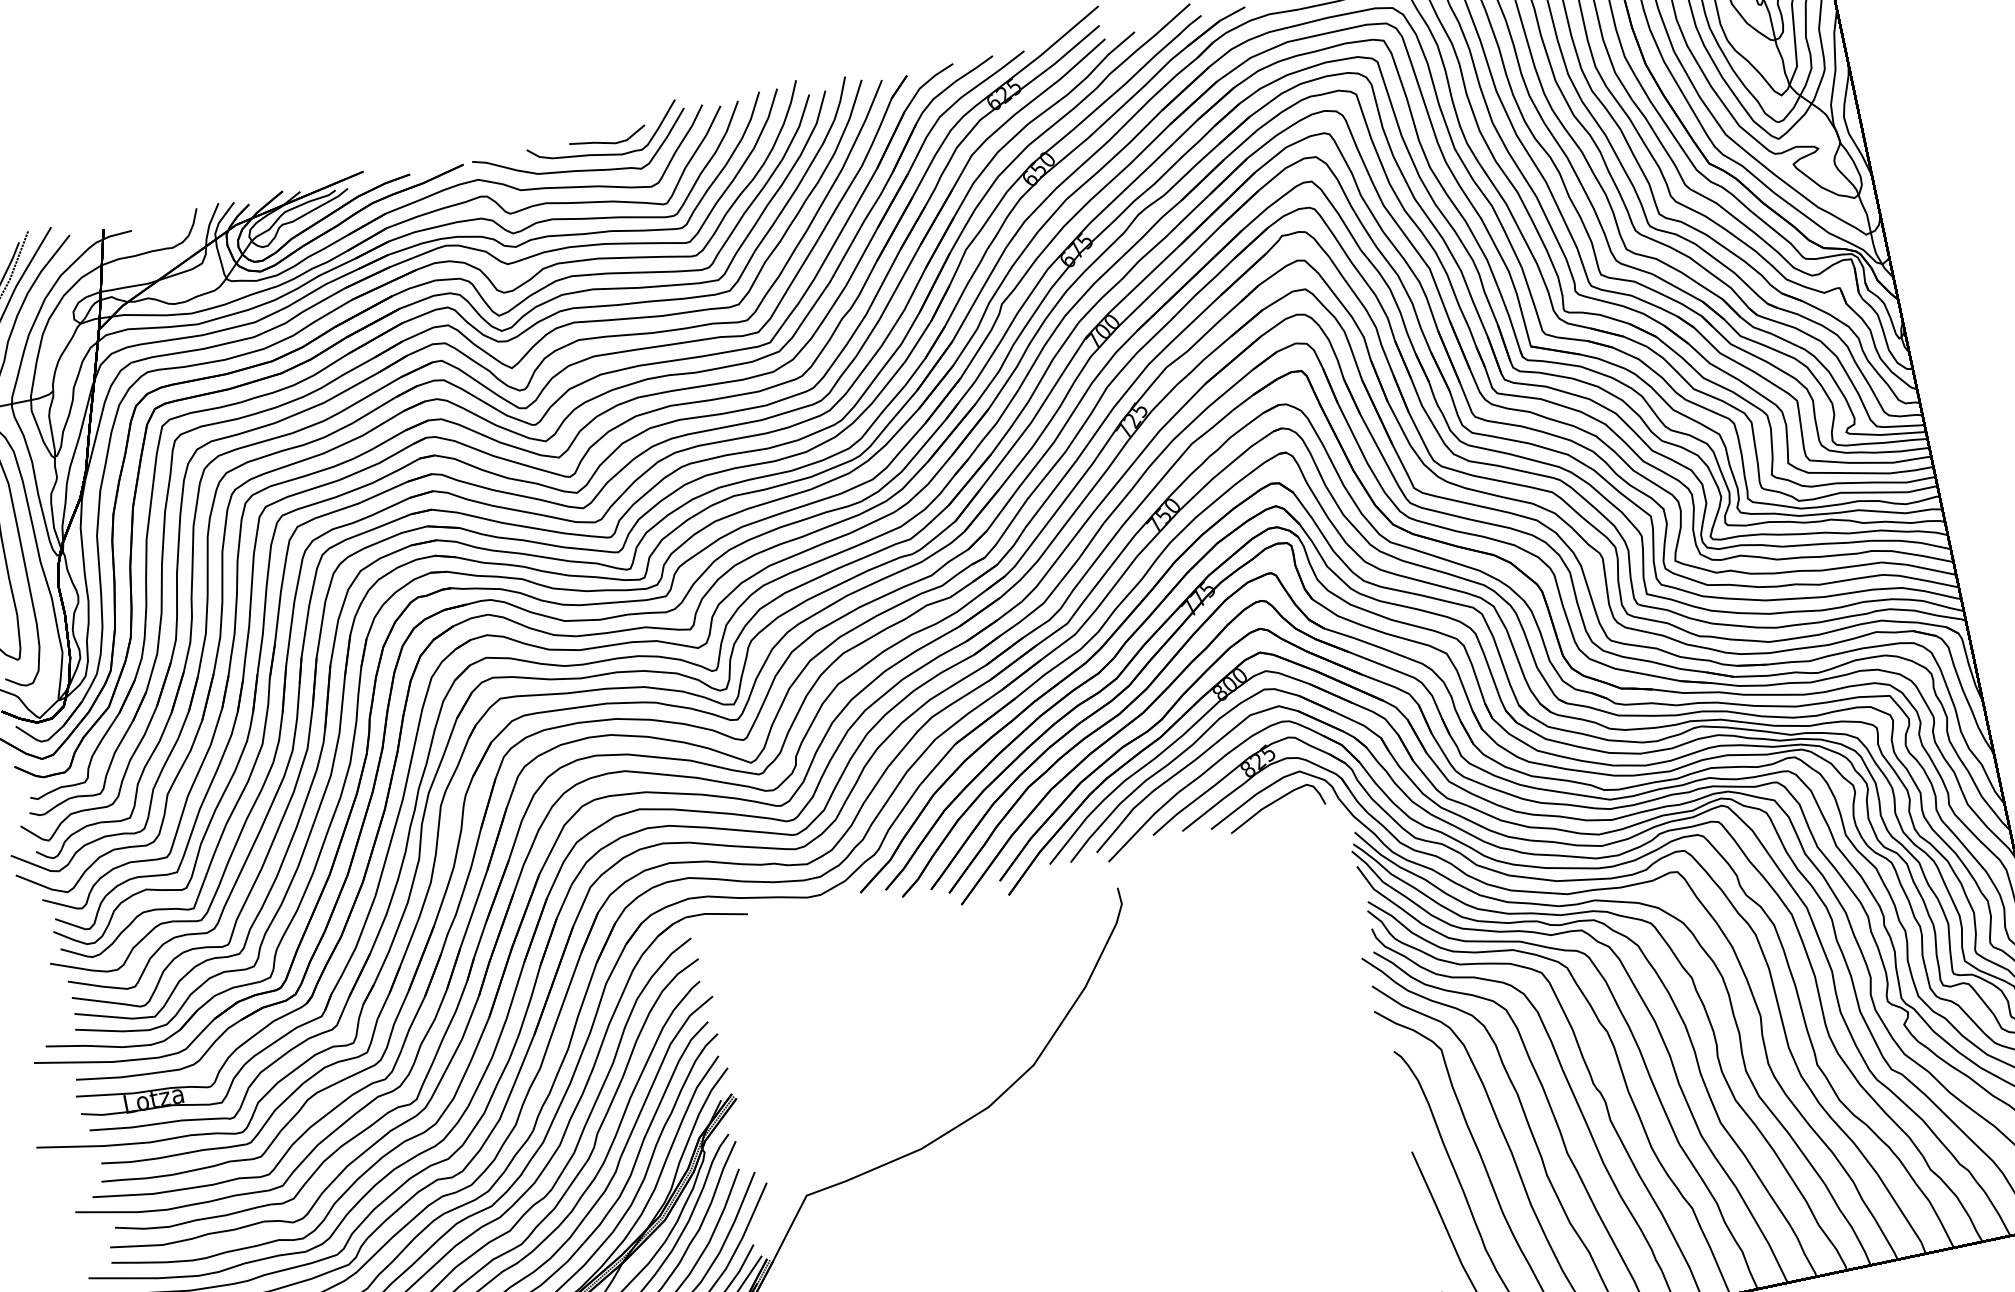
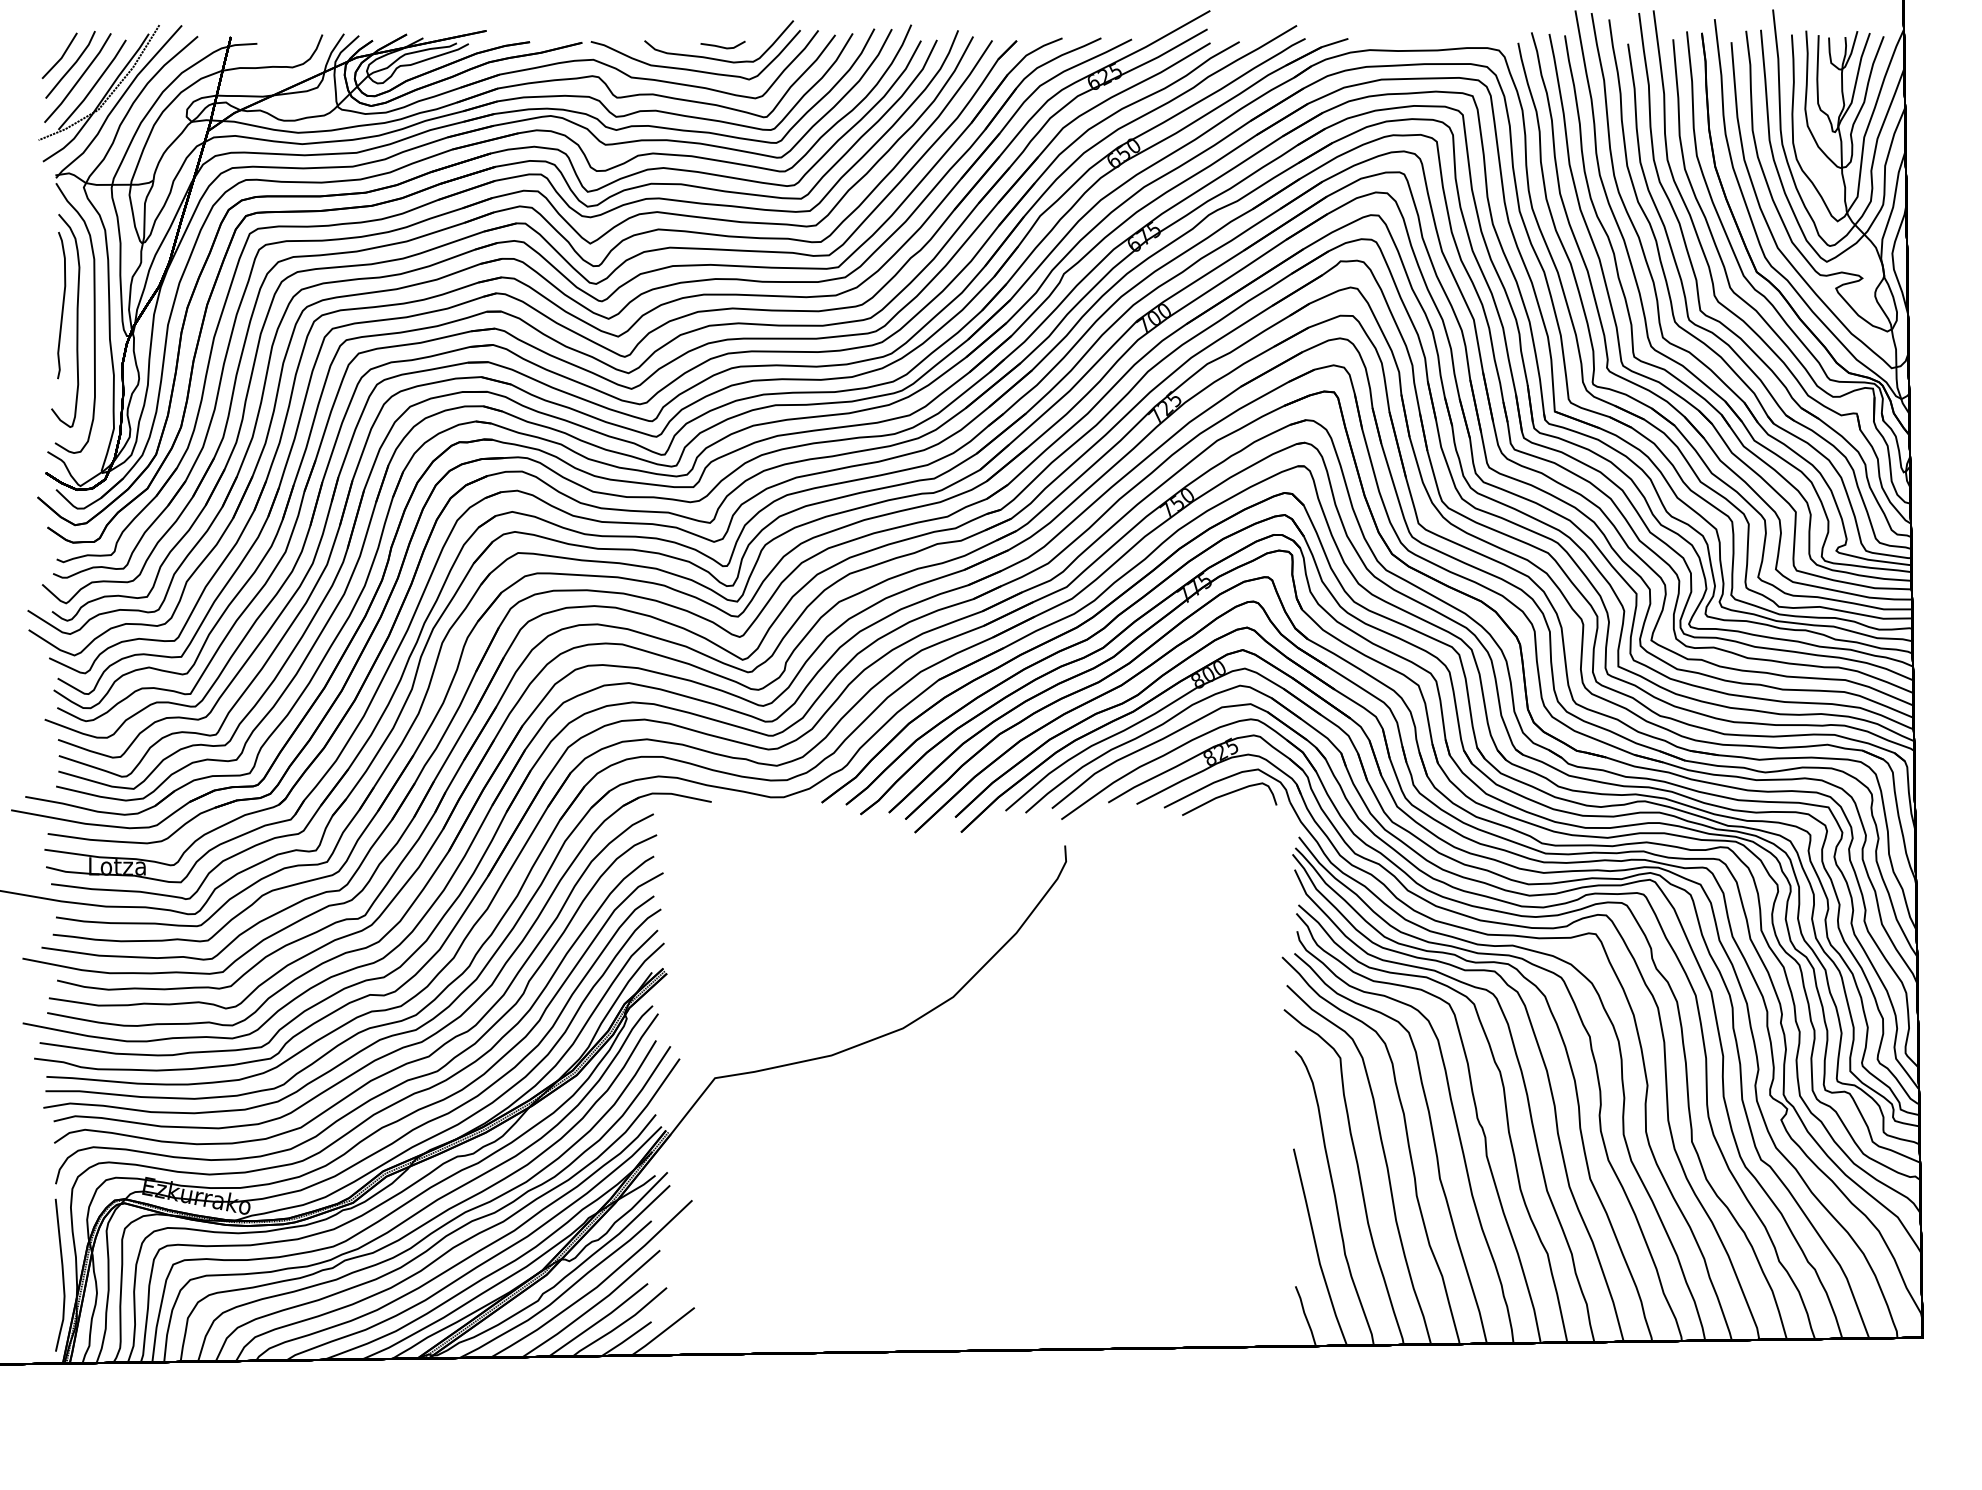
part: (607, 138) -> (722, 44), size x0.6

